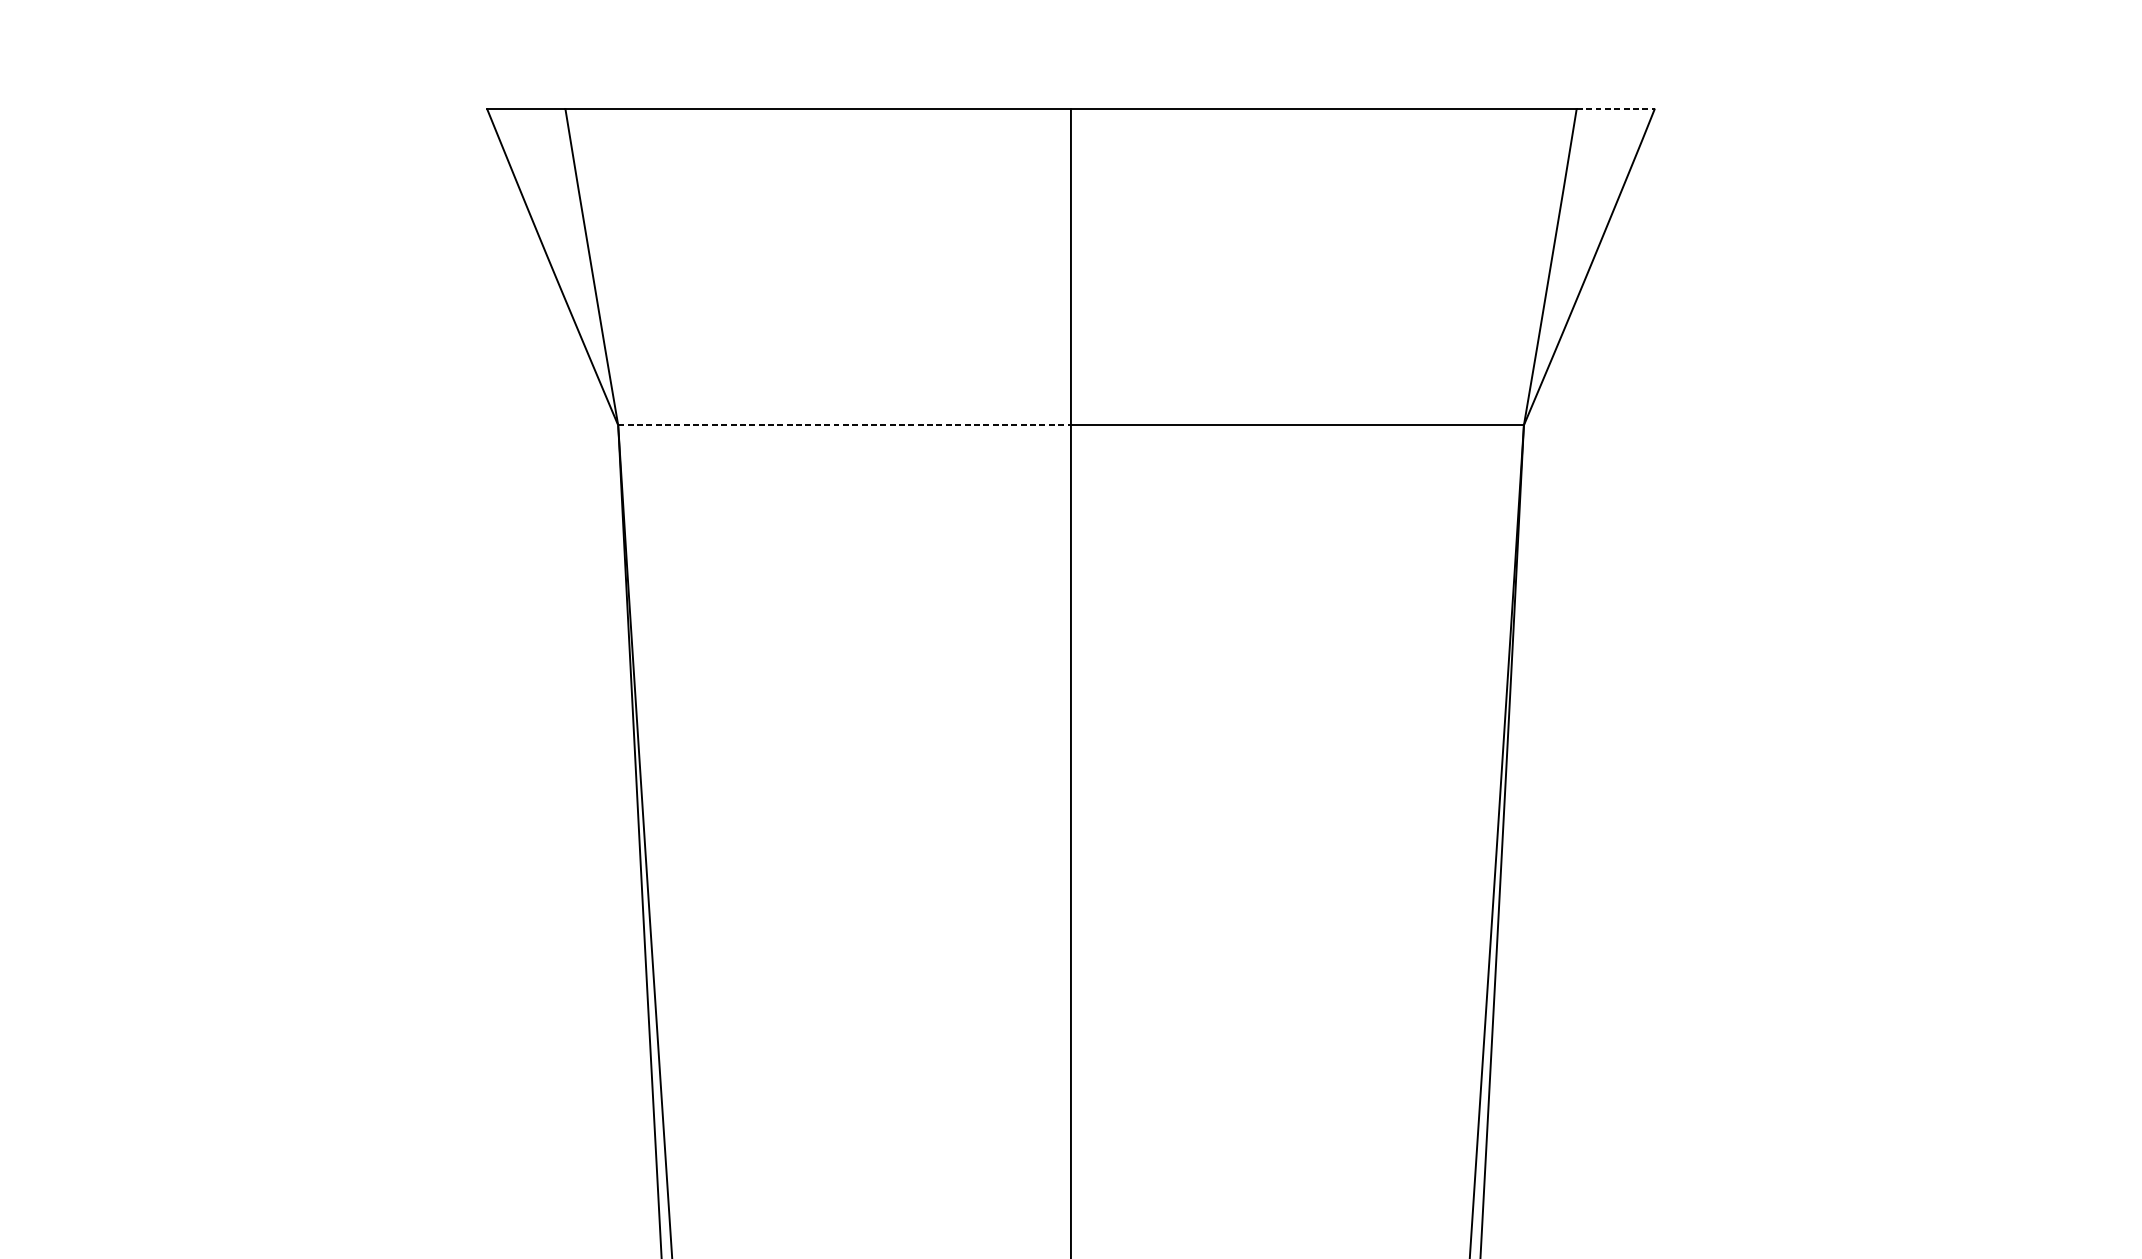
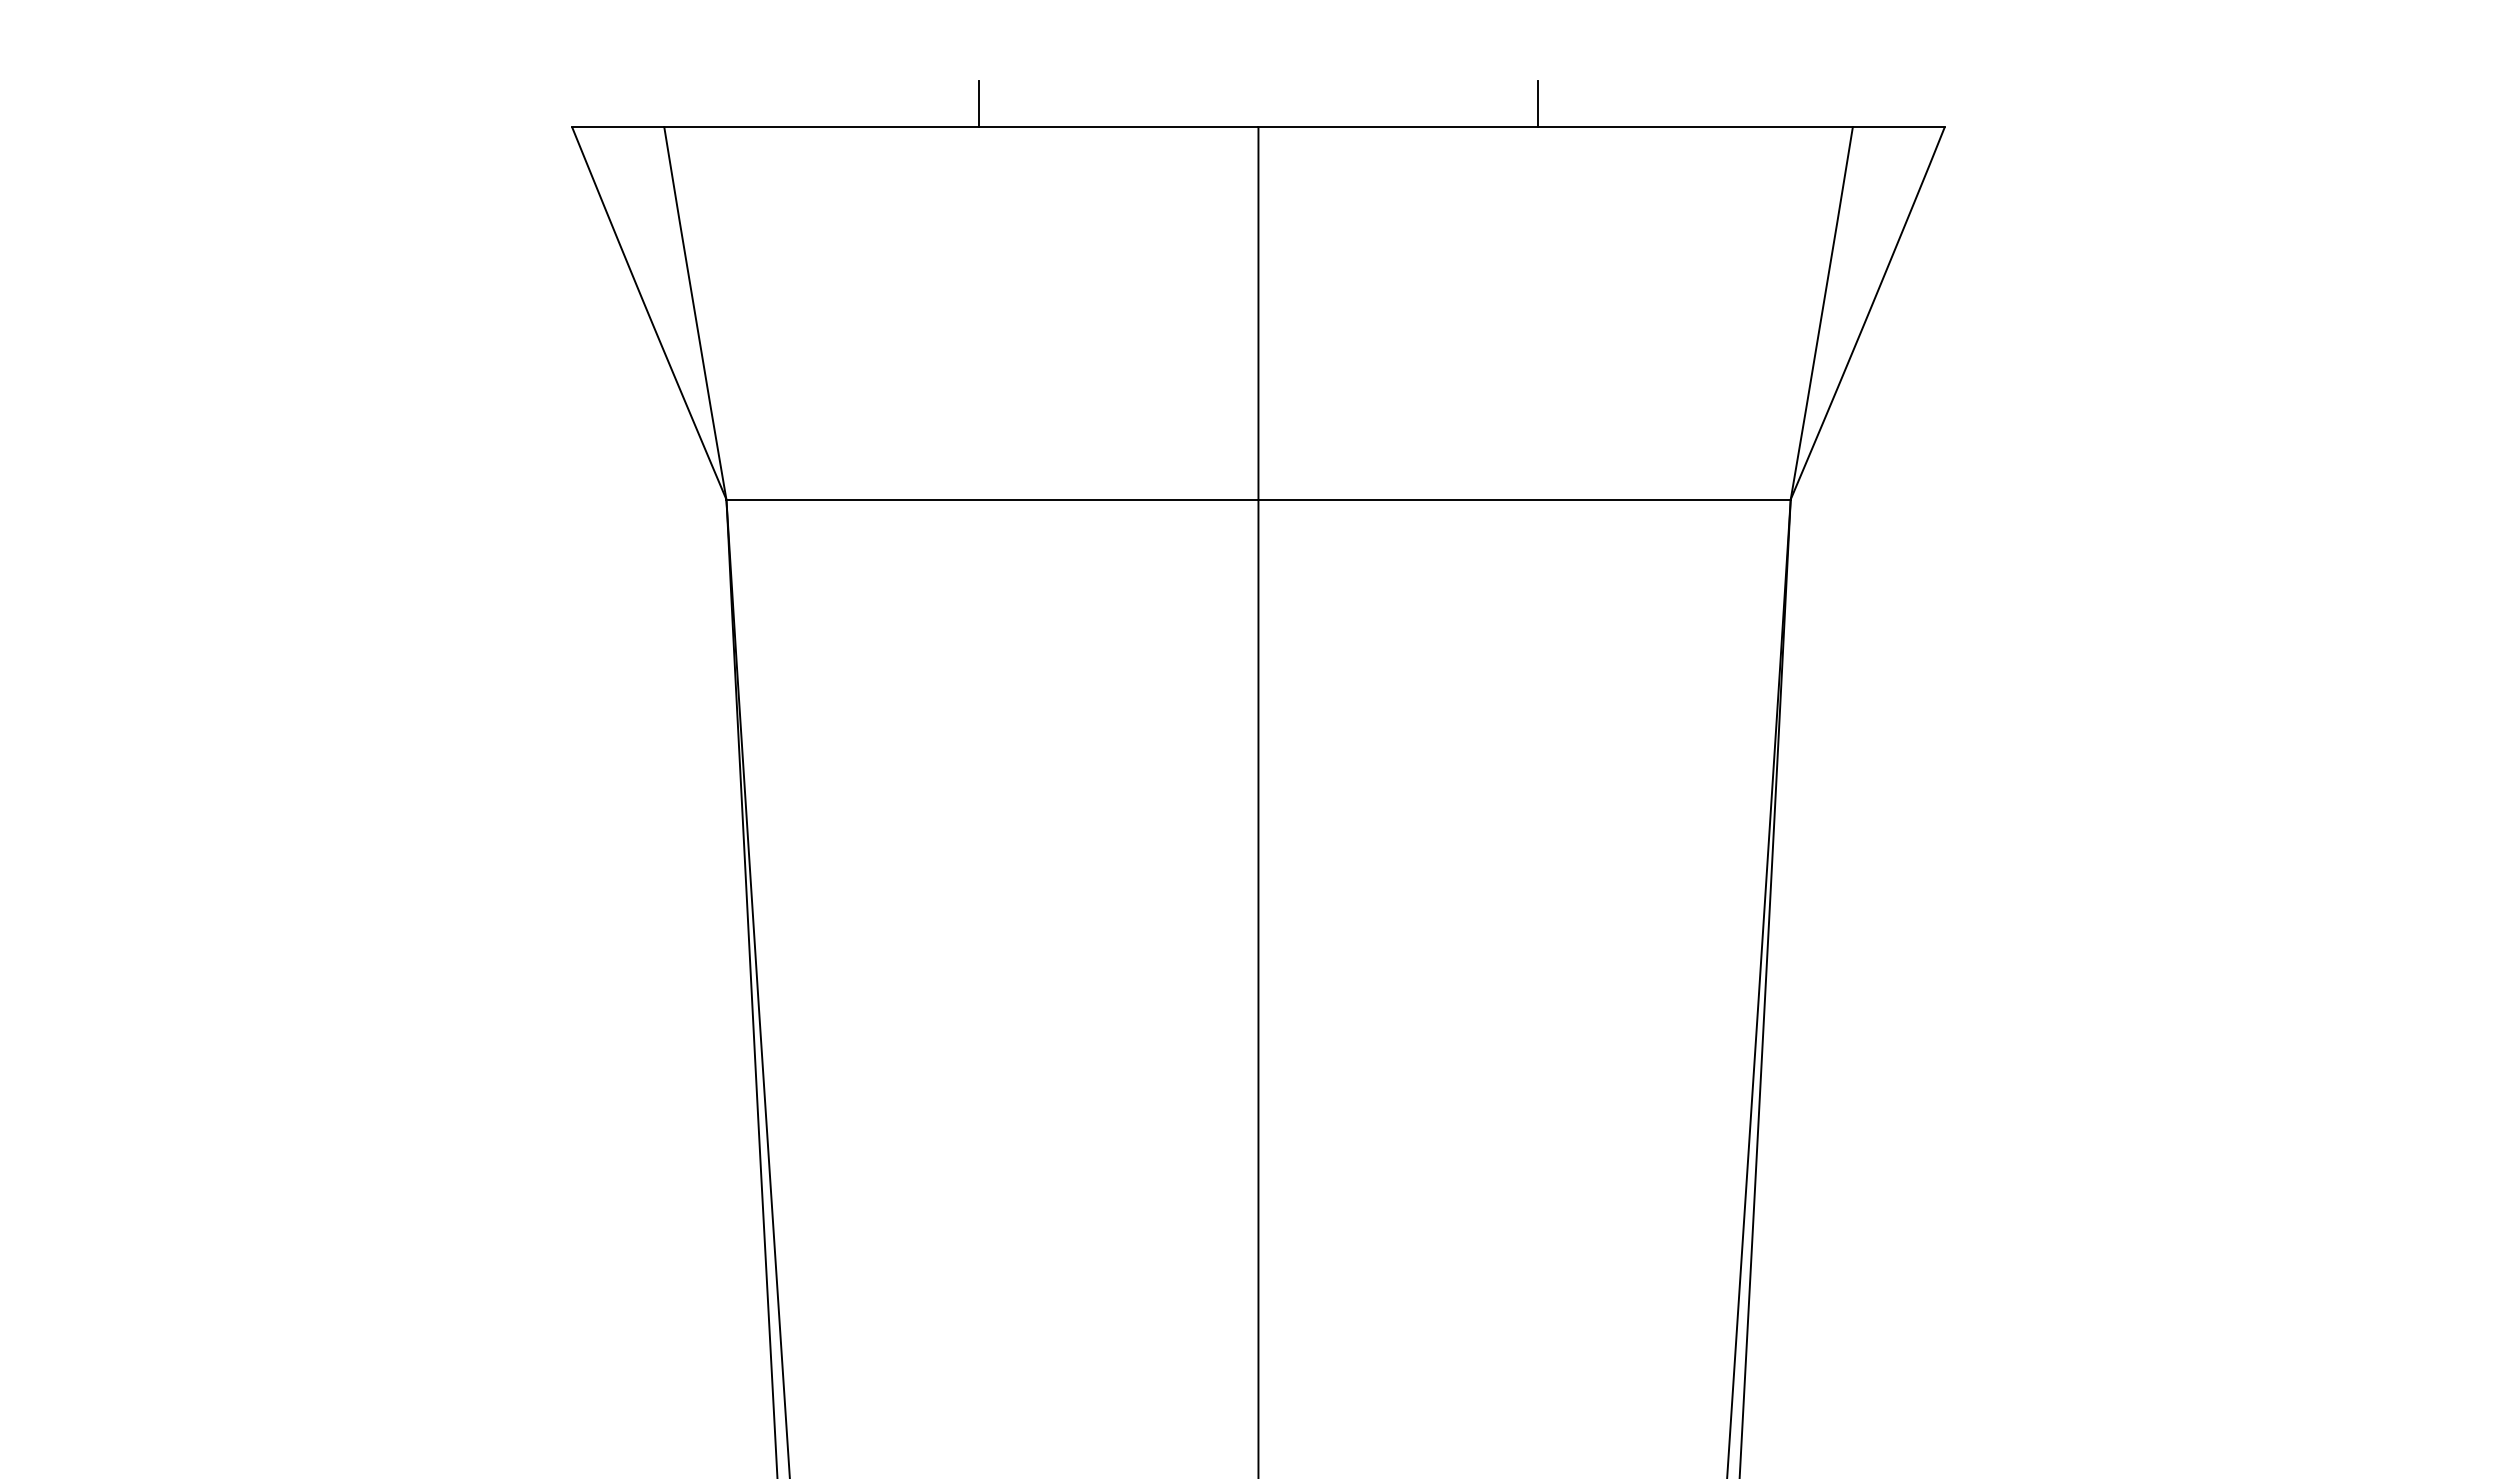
line: (833, 88) -> (979, 103), added
line: (1308, 88) -> (1537, 103), added
line: (1615, 108) -> (1898, 127), dashed -> solid
line: (844, 425) -> (992, 499), dashed -> solid

